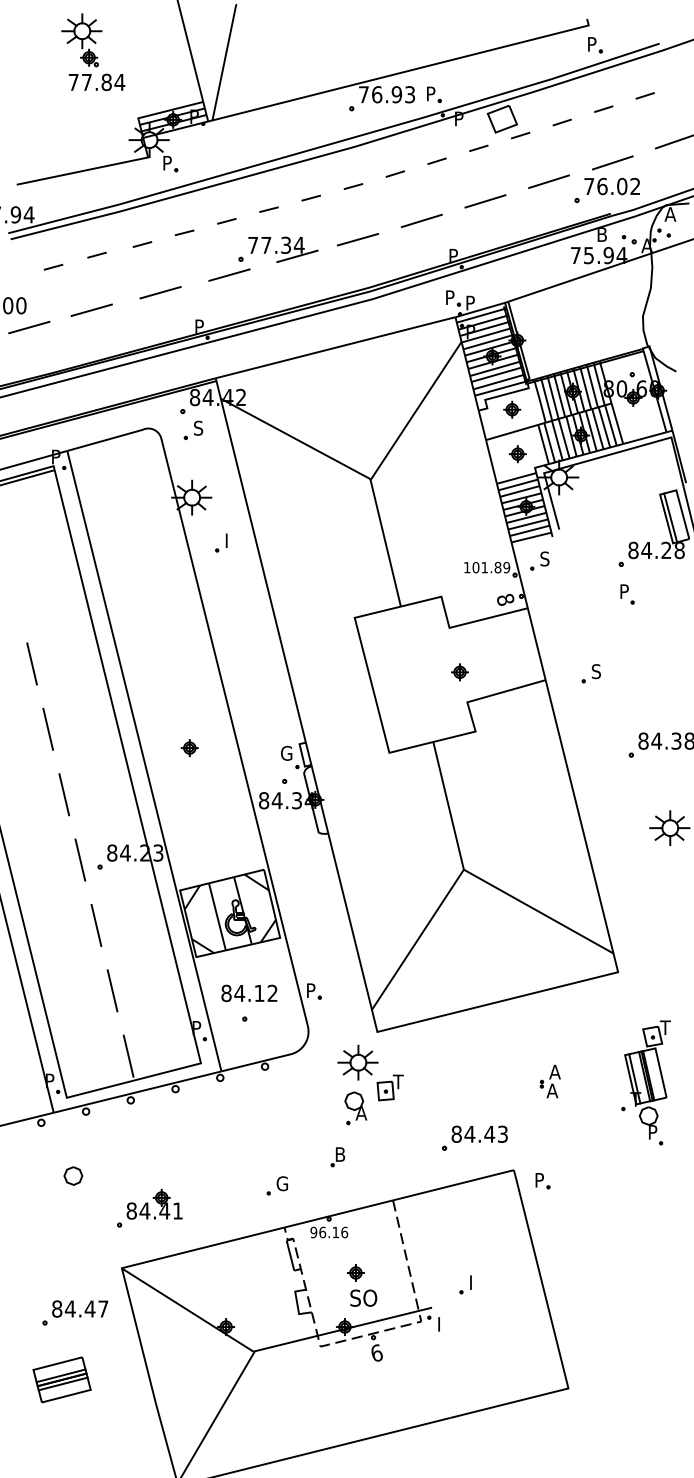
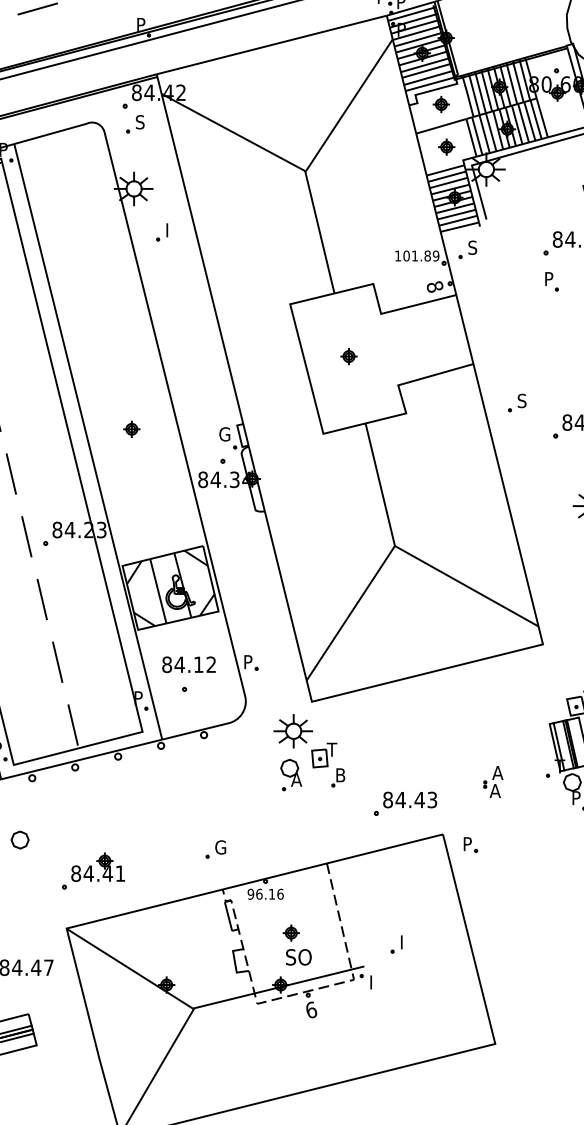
part: (459, 672) -> (348, 356), moved
part: (590, 673) -> (516, 402), moved
part: (549, 1081) -> (492, 781), moved
part: (337, 1157) -> (337, 778), moved

